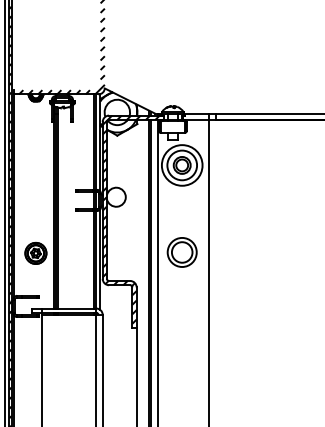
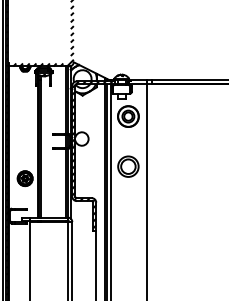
circle: (181, 164) -> (127, 115), size x0.71
part: (181, 252) -> (127, 166), moved

